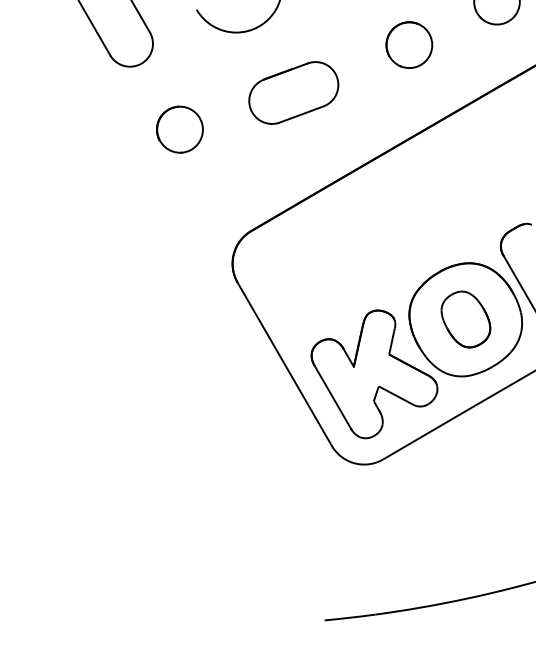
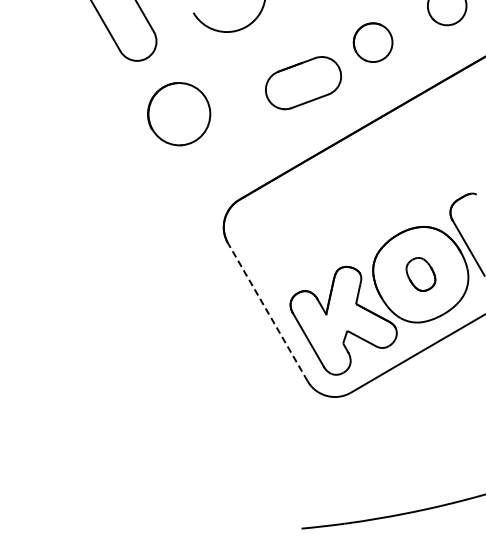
part: (293, 93) -> (303, 83), moved
part: (180, 128) -> (179, 113), size x1.6
part: (465, 319) -> (420, 274), size x0.7
line: (284, 364) -> (267, 312), solid -> dashed

